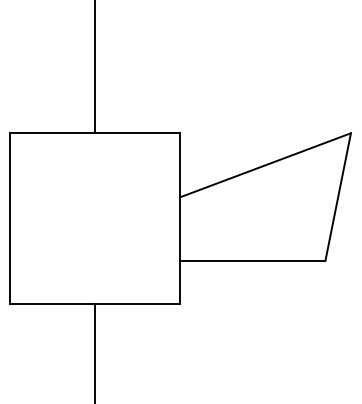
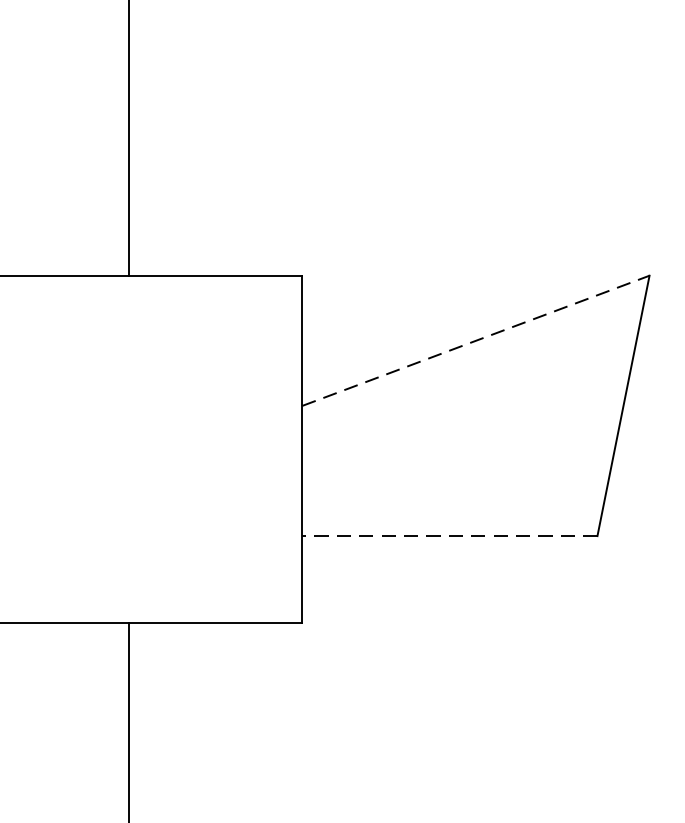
line: (266, 165) -> (477, 341), solid -> dashed
line: (252, 261) -> (449, 536), solid -> dashed

